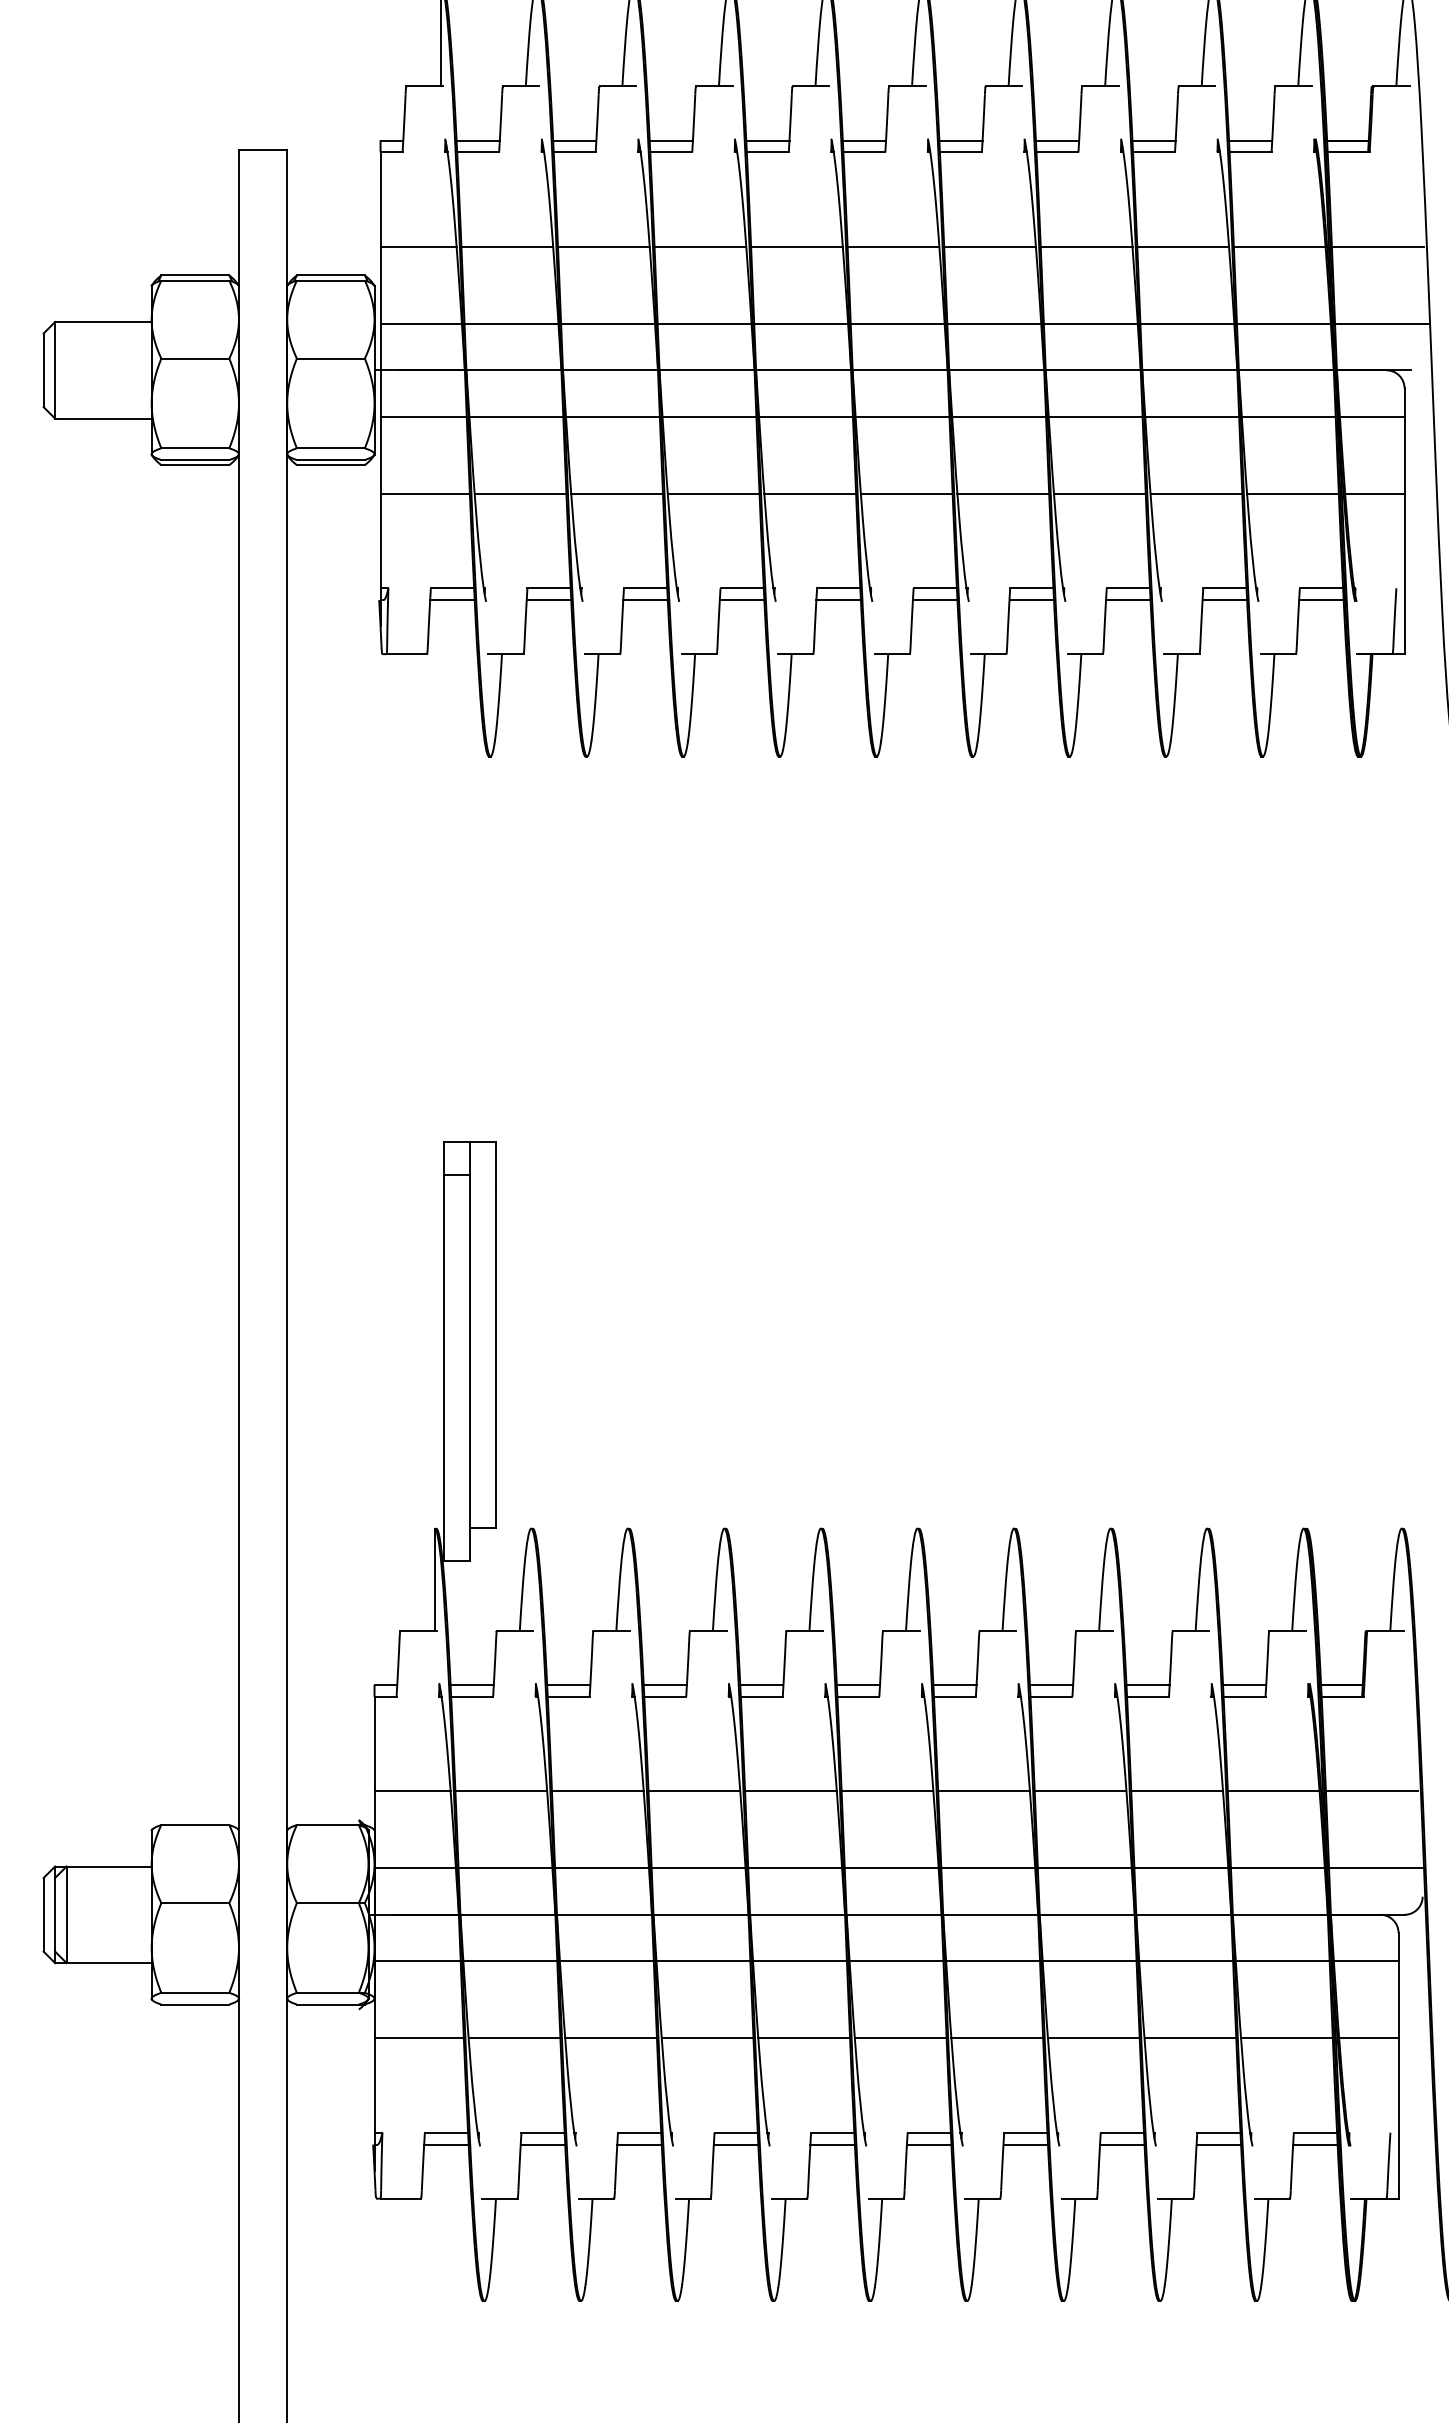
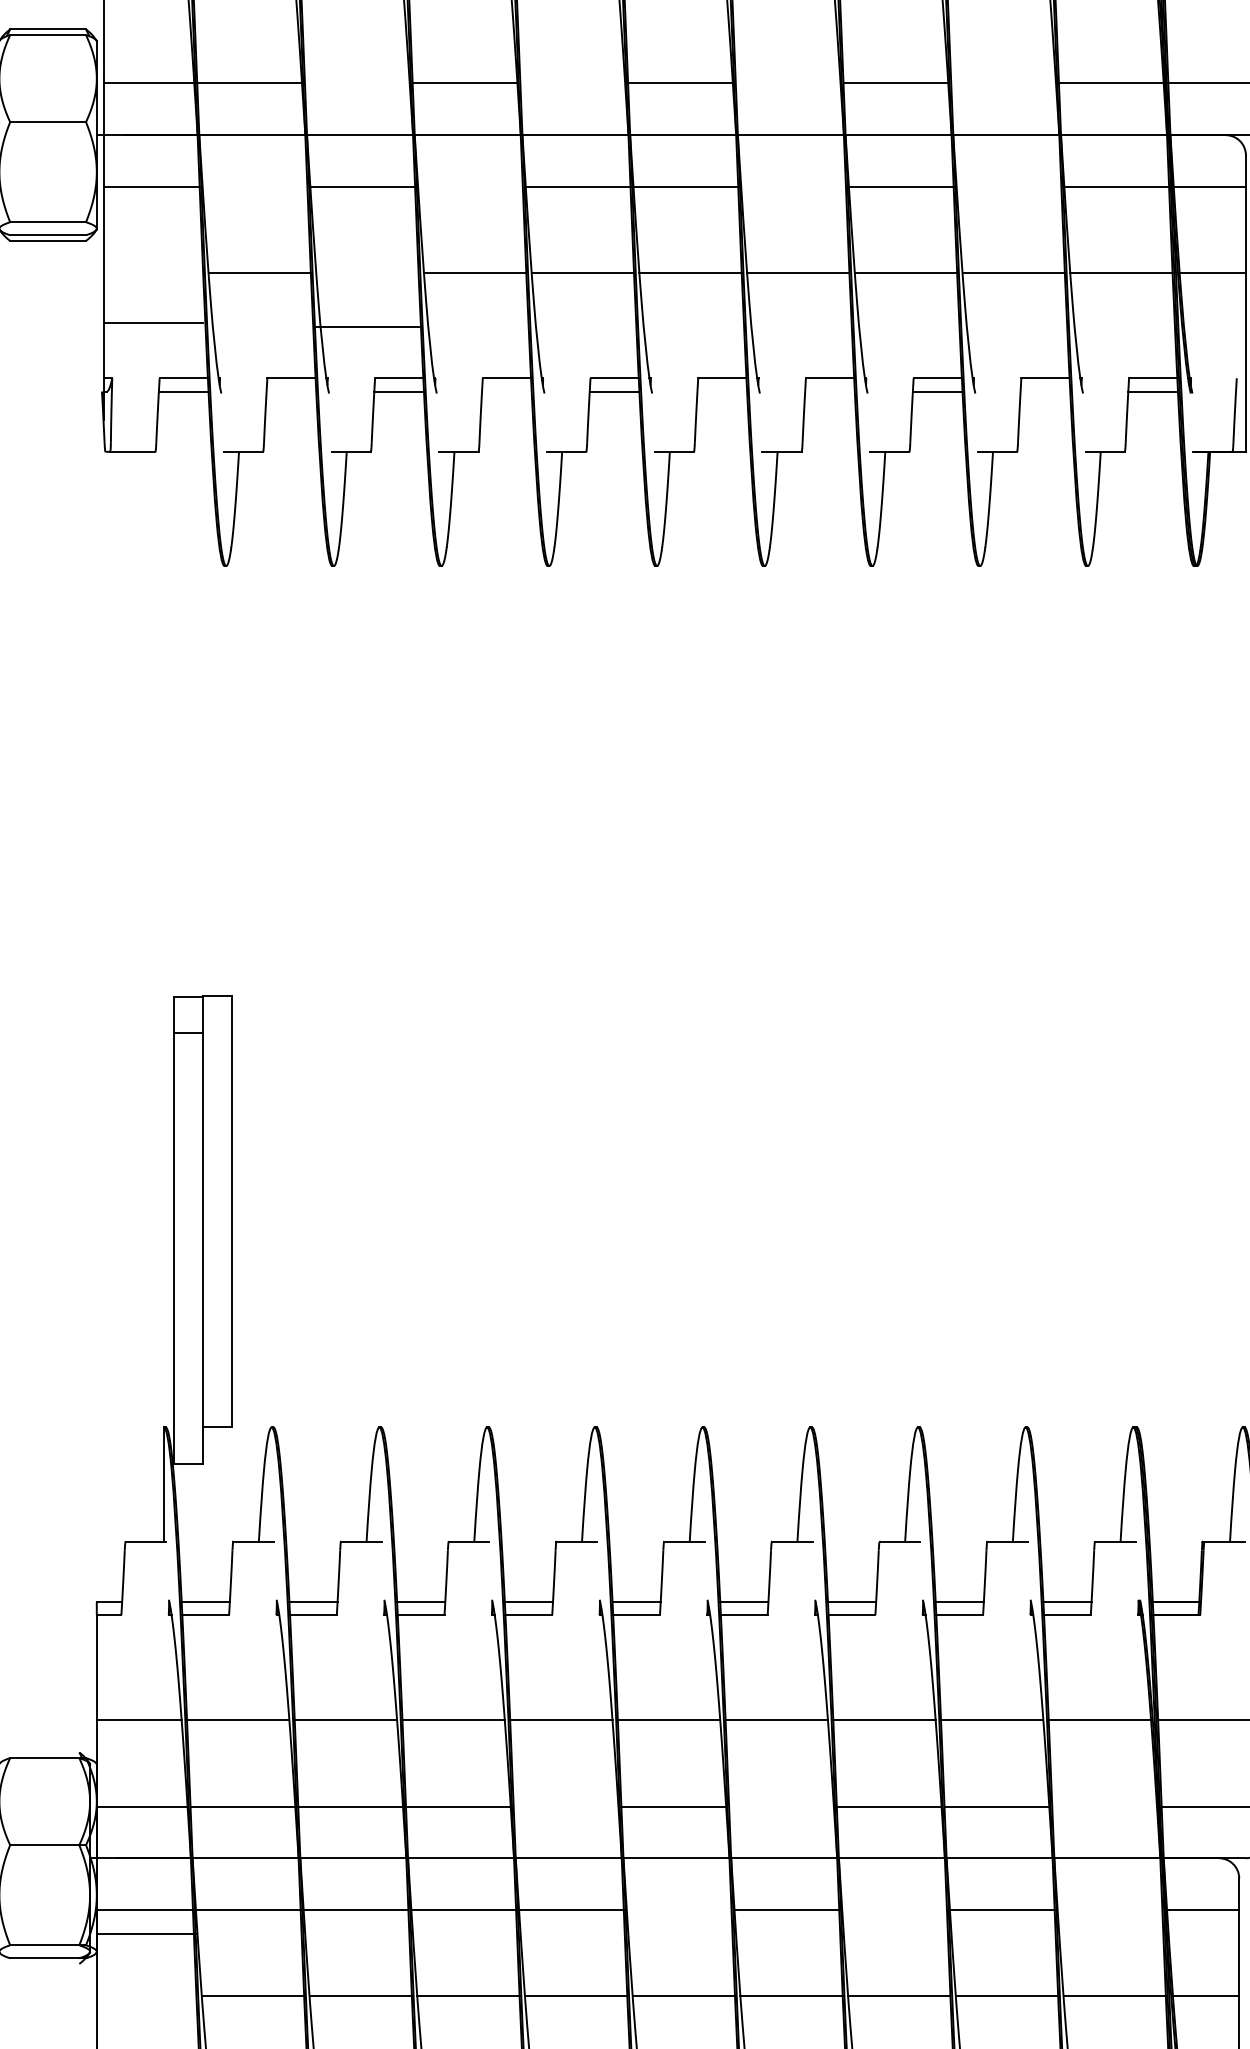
line: (608, 323) -> (357, 82), removed
line: (801, 323) -> (573, 82), removed
line: (994, 323) -> (788, 82), removed
line: (1187, 323) -> (1003, 82), removed
line: (516, 416) -> (255, 186), removed
line: (709, 416) -> (470, 186), removed
line: (999, 416) -> (794, 186), removed
line: (1192, 416) -> (1009, 186), removed
line: (424, 493) -> (152, 322), moved
line: (616, 493) -> (366, 326), moved
line: (548, 600) -> (290, 391), removed
line: (741, 600) -> (506, 391), removed
line: (934, 600) -> (721, 391), removed
line: (1031, 600) -> (829, 391), removed
line: (1224, 600) -> (1045, 391), removed
line: (795, 1868) -> (566, 1806), removed
line: (988, 1868) -> (781, 1806), removed
line: (1277, 1868) -> (1104, 1806), removed
line: (896, 1961) -> (679, 1910), removed
line: (1089, 1961) -> (894, 1910), removed
line: (1282, 1961) -> (1109, 1910), removed
line: (418, 2038) -> (145, 1933), moved

